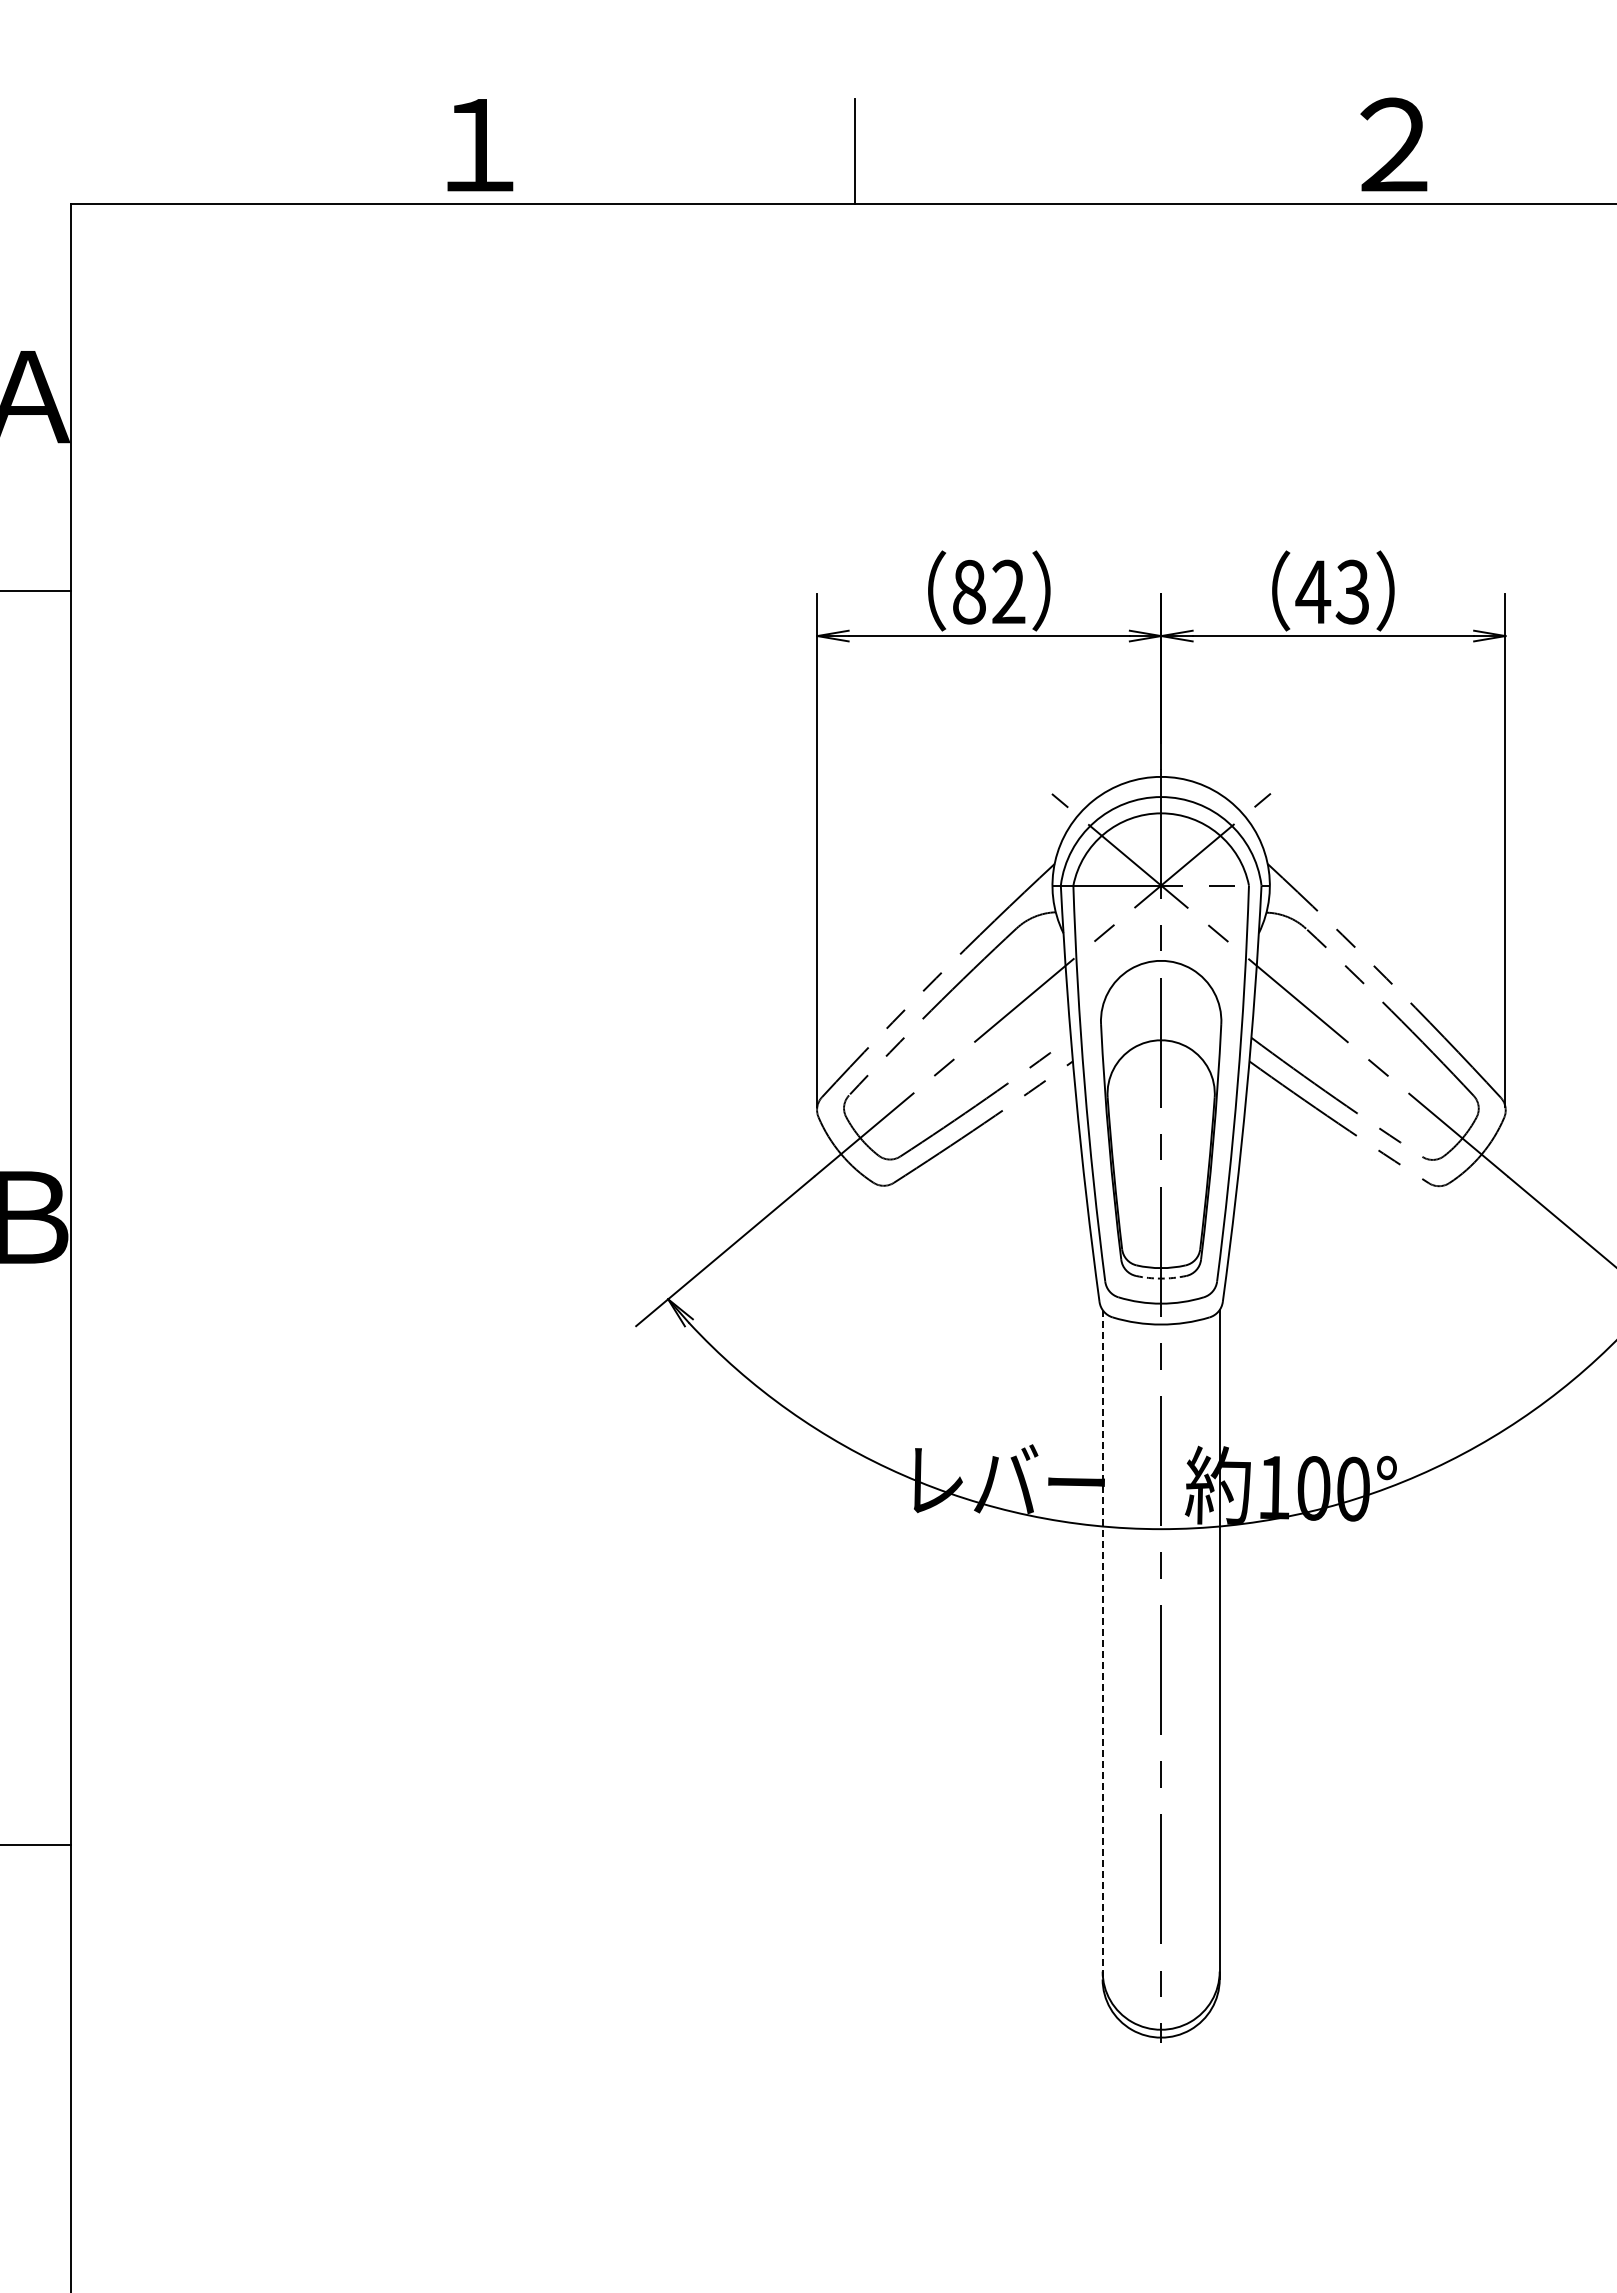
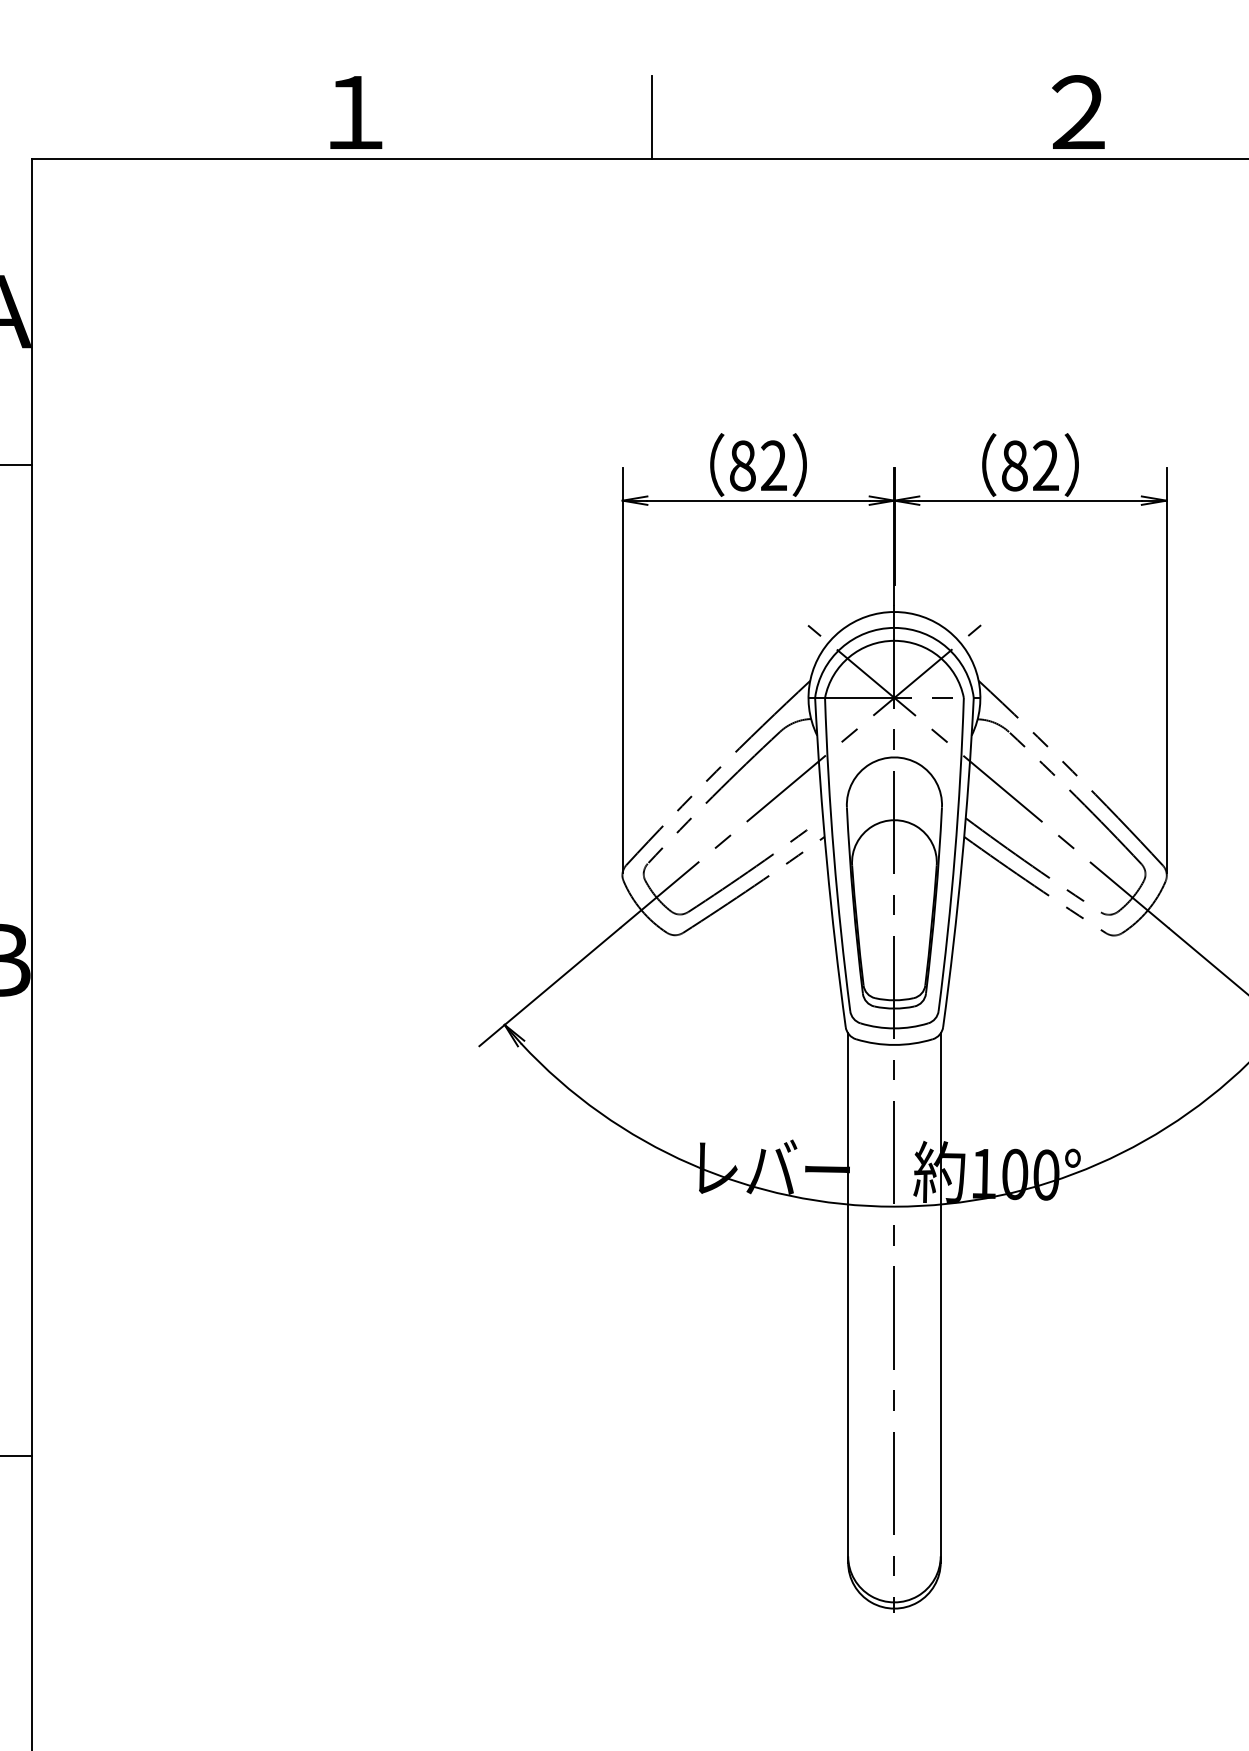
text: (1332, 591) -> (1029, 465), 43 -> 82
arc: (1161, 1278) -> (894, 1008), dashed -> solid
line: (1102, 1644) -> (848, 1297), dashed -> solid

